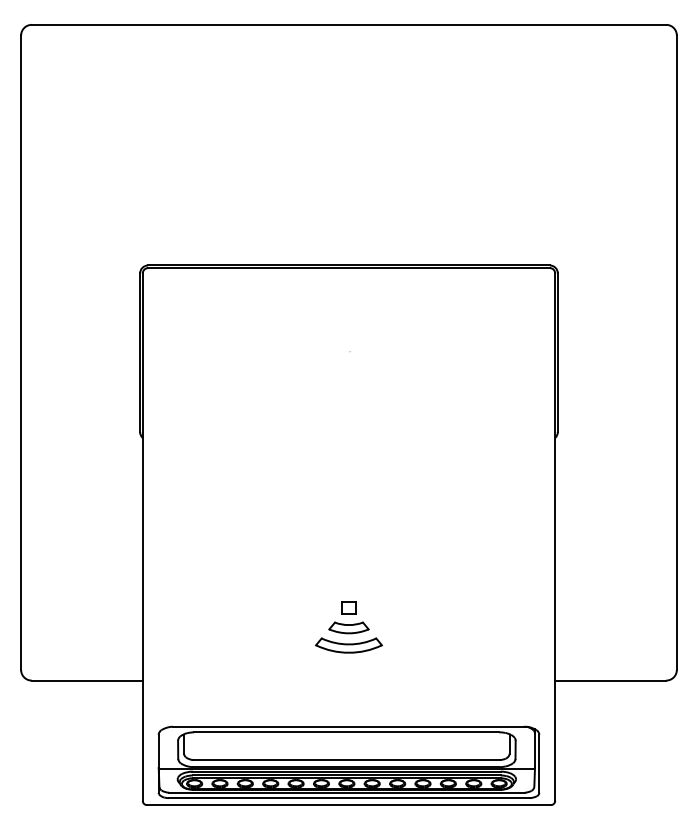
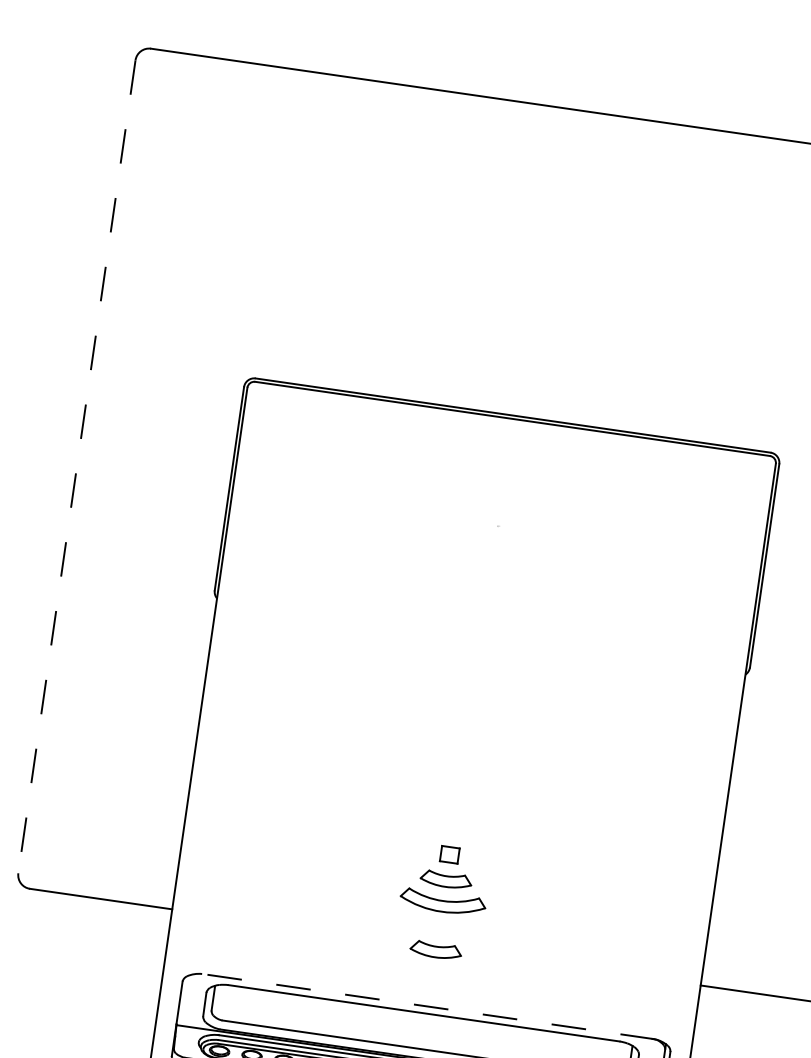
line: (21, 353) -> (77, 467), solid -> dashed
part: (348, 682) -> (435, 949), added
line: (349, 726) -> (428, 1006), solid -> dashed

